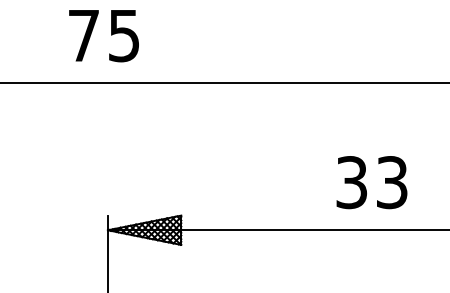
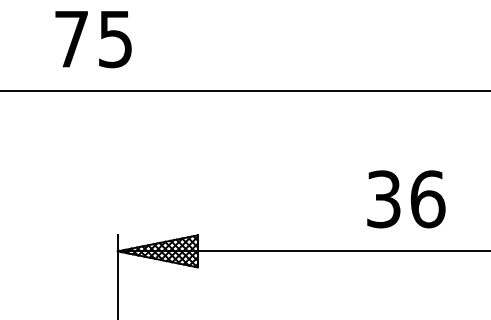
text: (103, 36) -> (93, 39), moved
text: (391, 182) -> (427, 199), 33 -> 36

